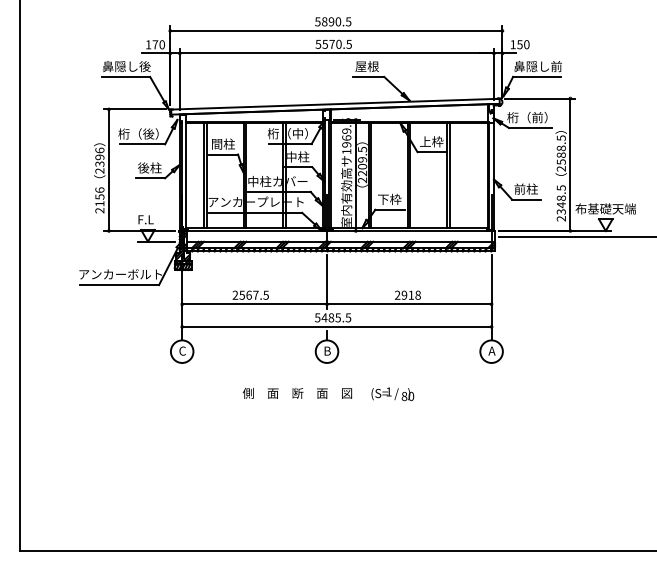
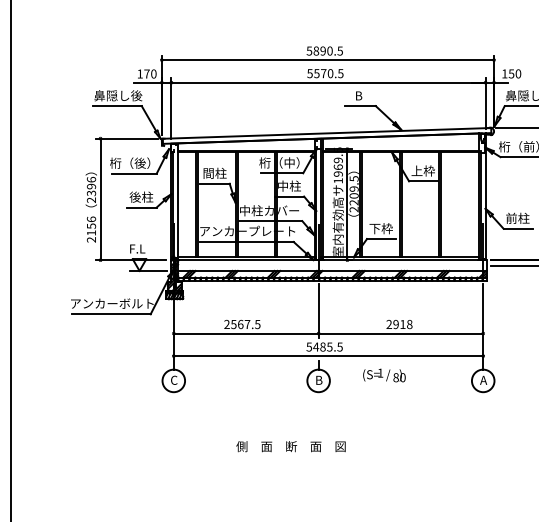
text: (366, 66) -> (358, 95), 屋根 -> B
text: (297, 392) -> (291, 445), moved
text: (392, 394) -> (384, 375), moved

